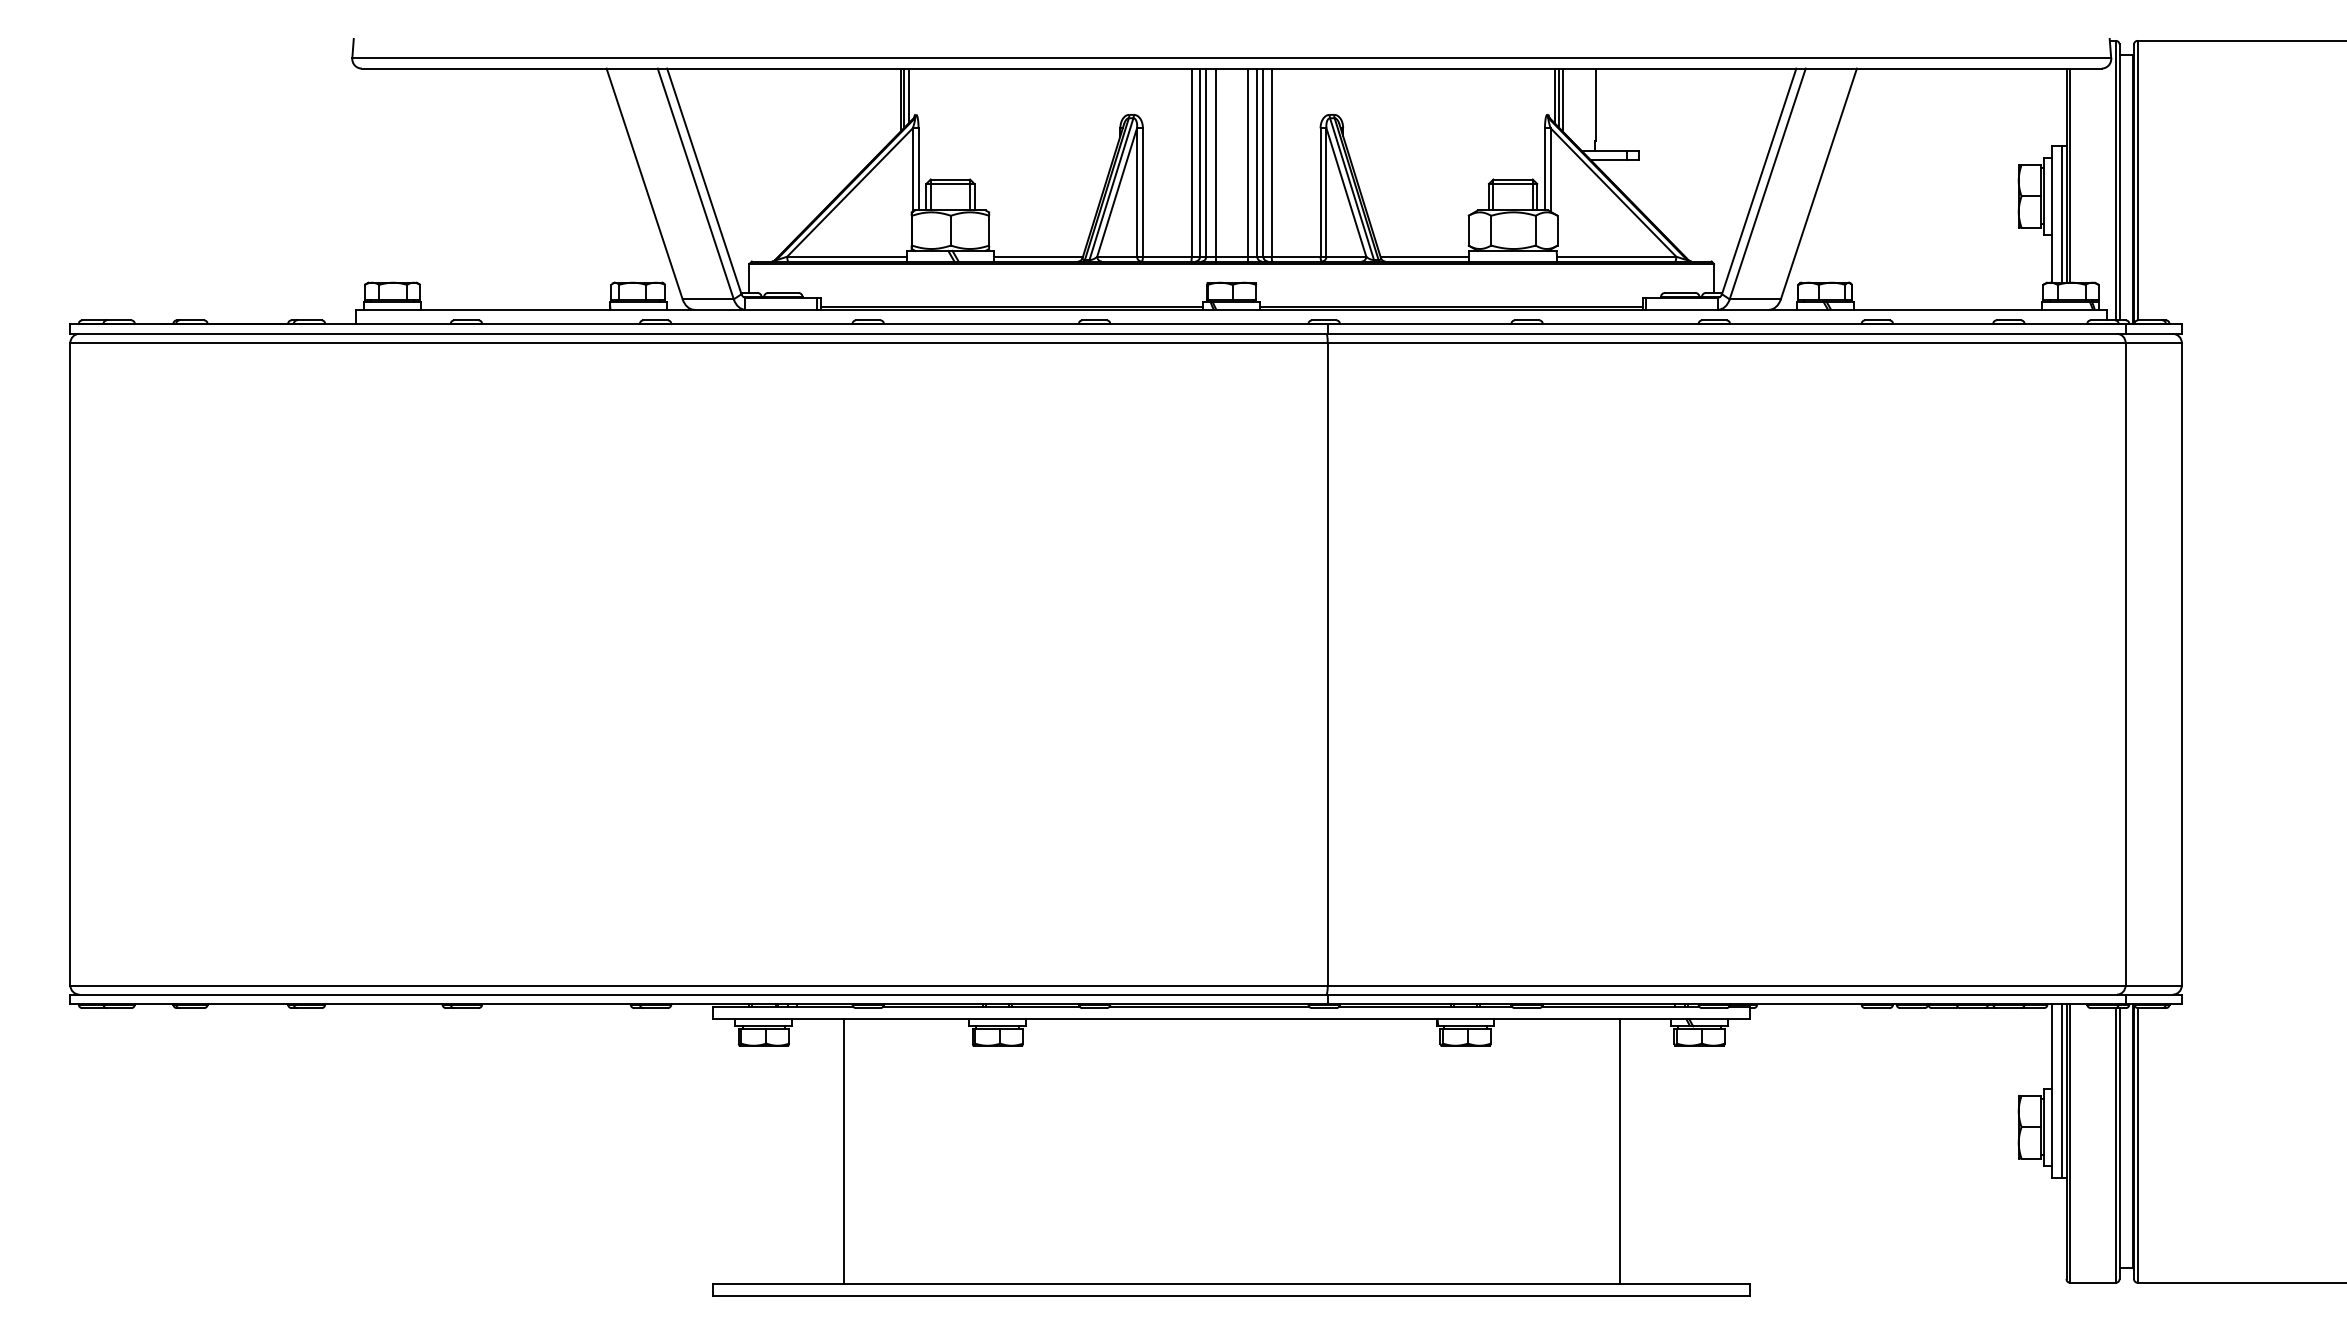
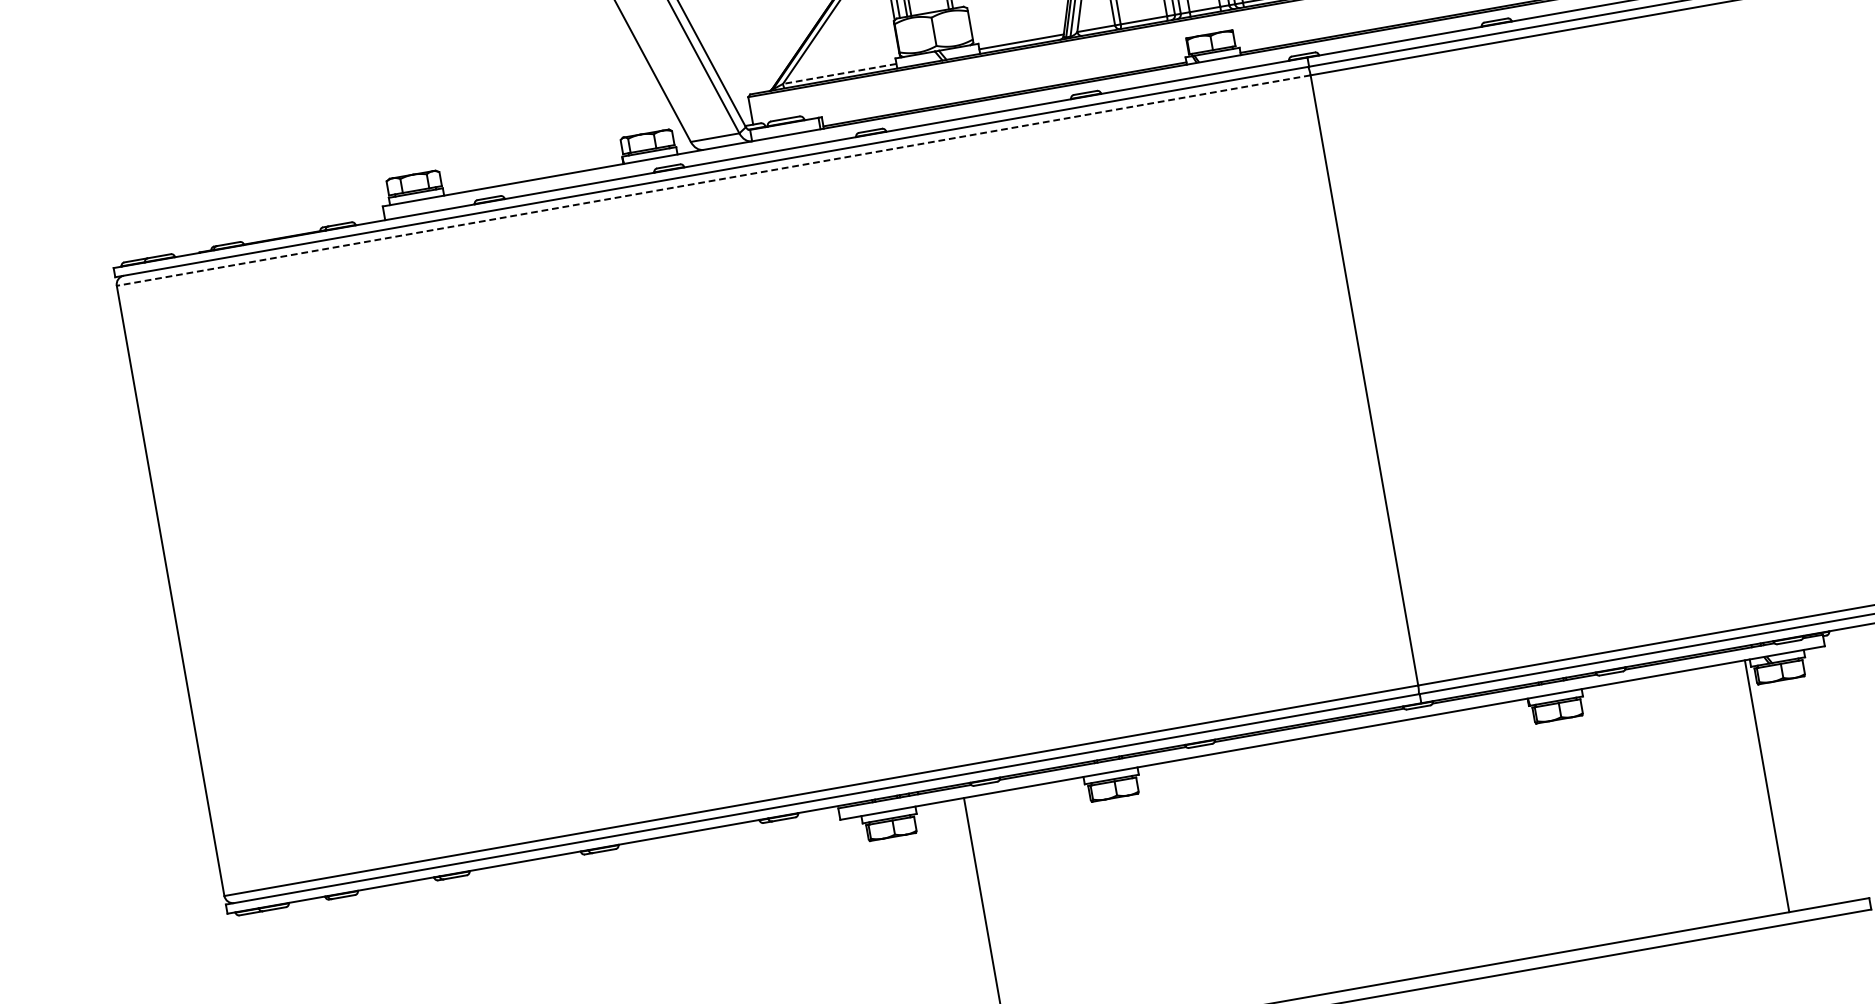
line: (847, 256) -> (840, 73), solid -> dashed
line: (699, 342) -> (714, 180), solid -> dashed
line: (1619, 1150) -> (1766, 785), moved

